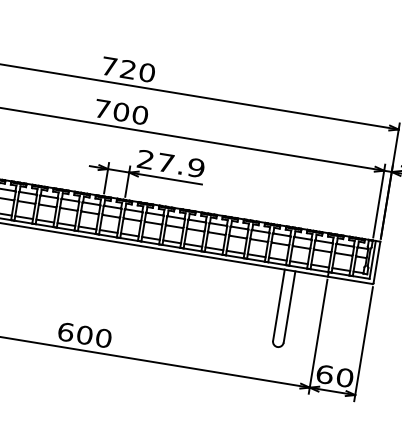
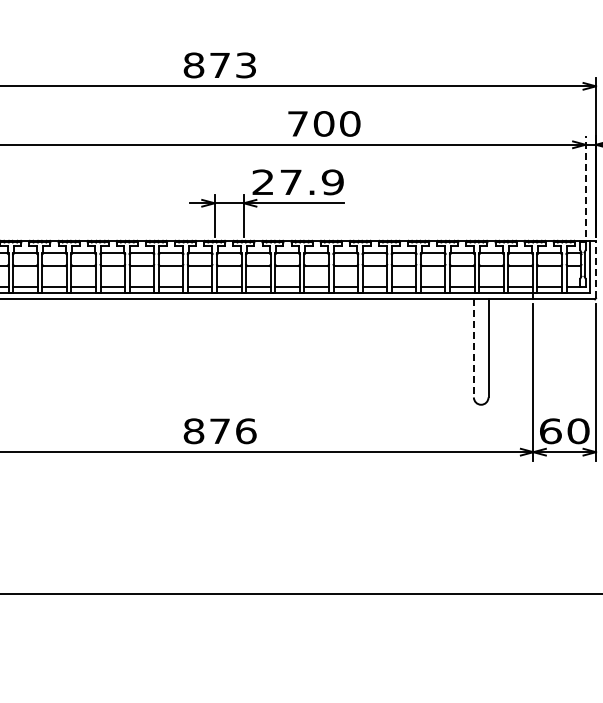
text: (127, 69) -> (219, 65), 720 -> 873
text: (121, 111) -> (324, 123), moved
line: (379, 201) -> (585, 186), solid -> dashed
line: (377, 262) -> (596, 269), solid -> dashed
line: (278, 305) -> (473, 348), solid -> dashed
text: (84, 335) -> (219, 431), 600 -> 876

